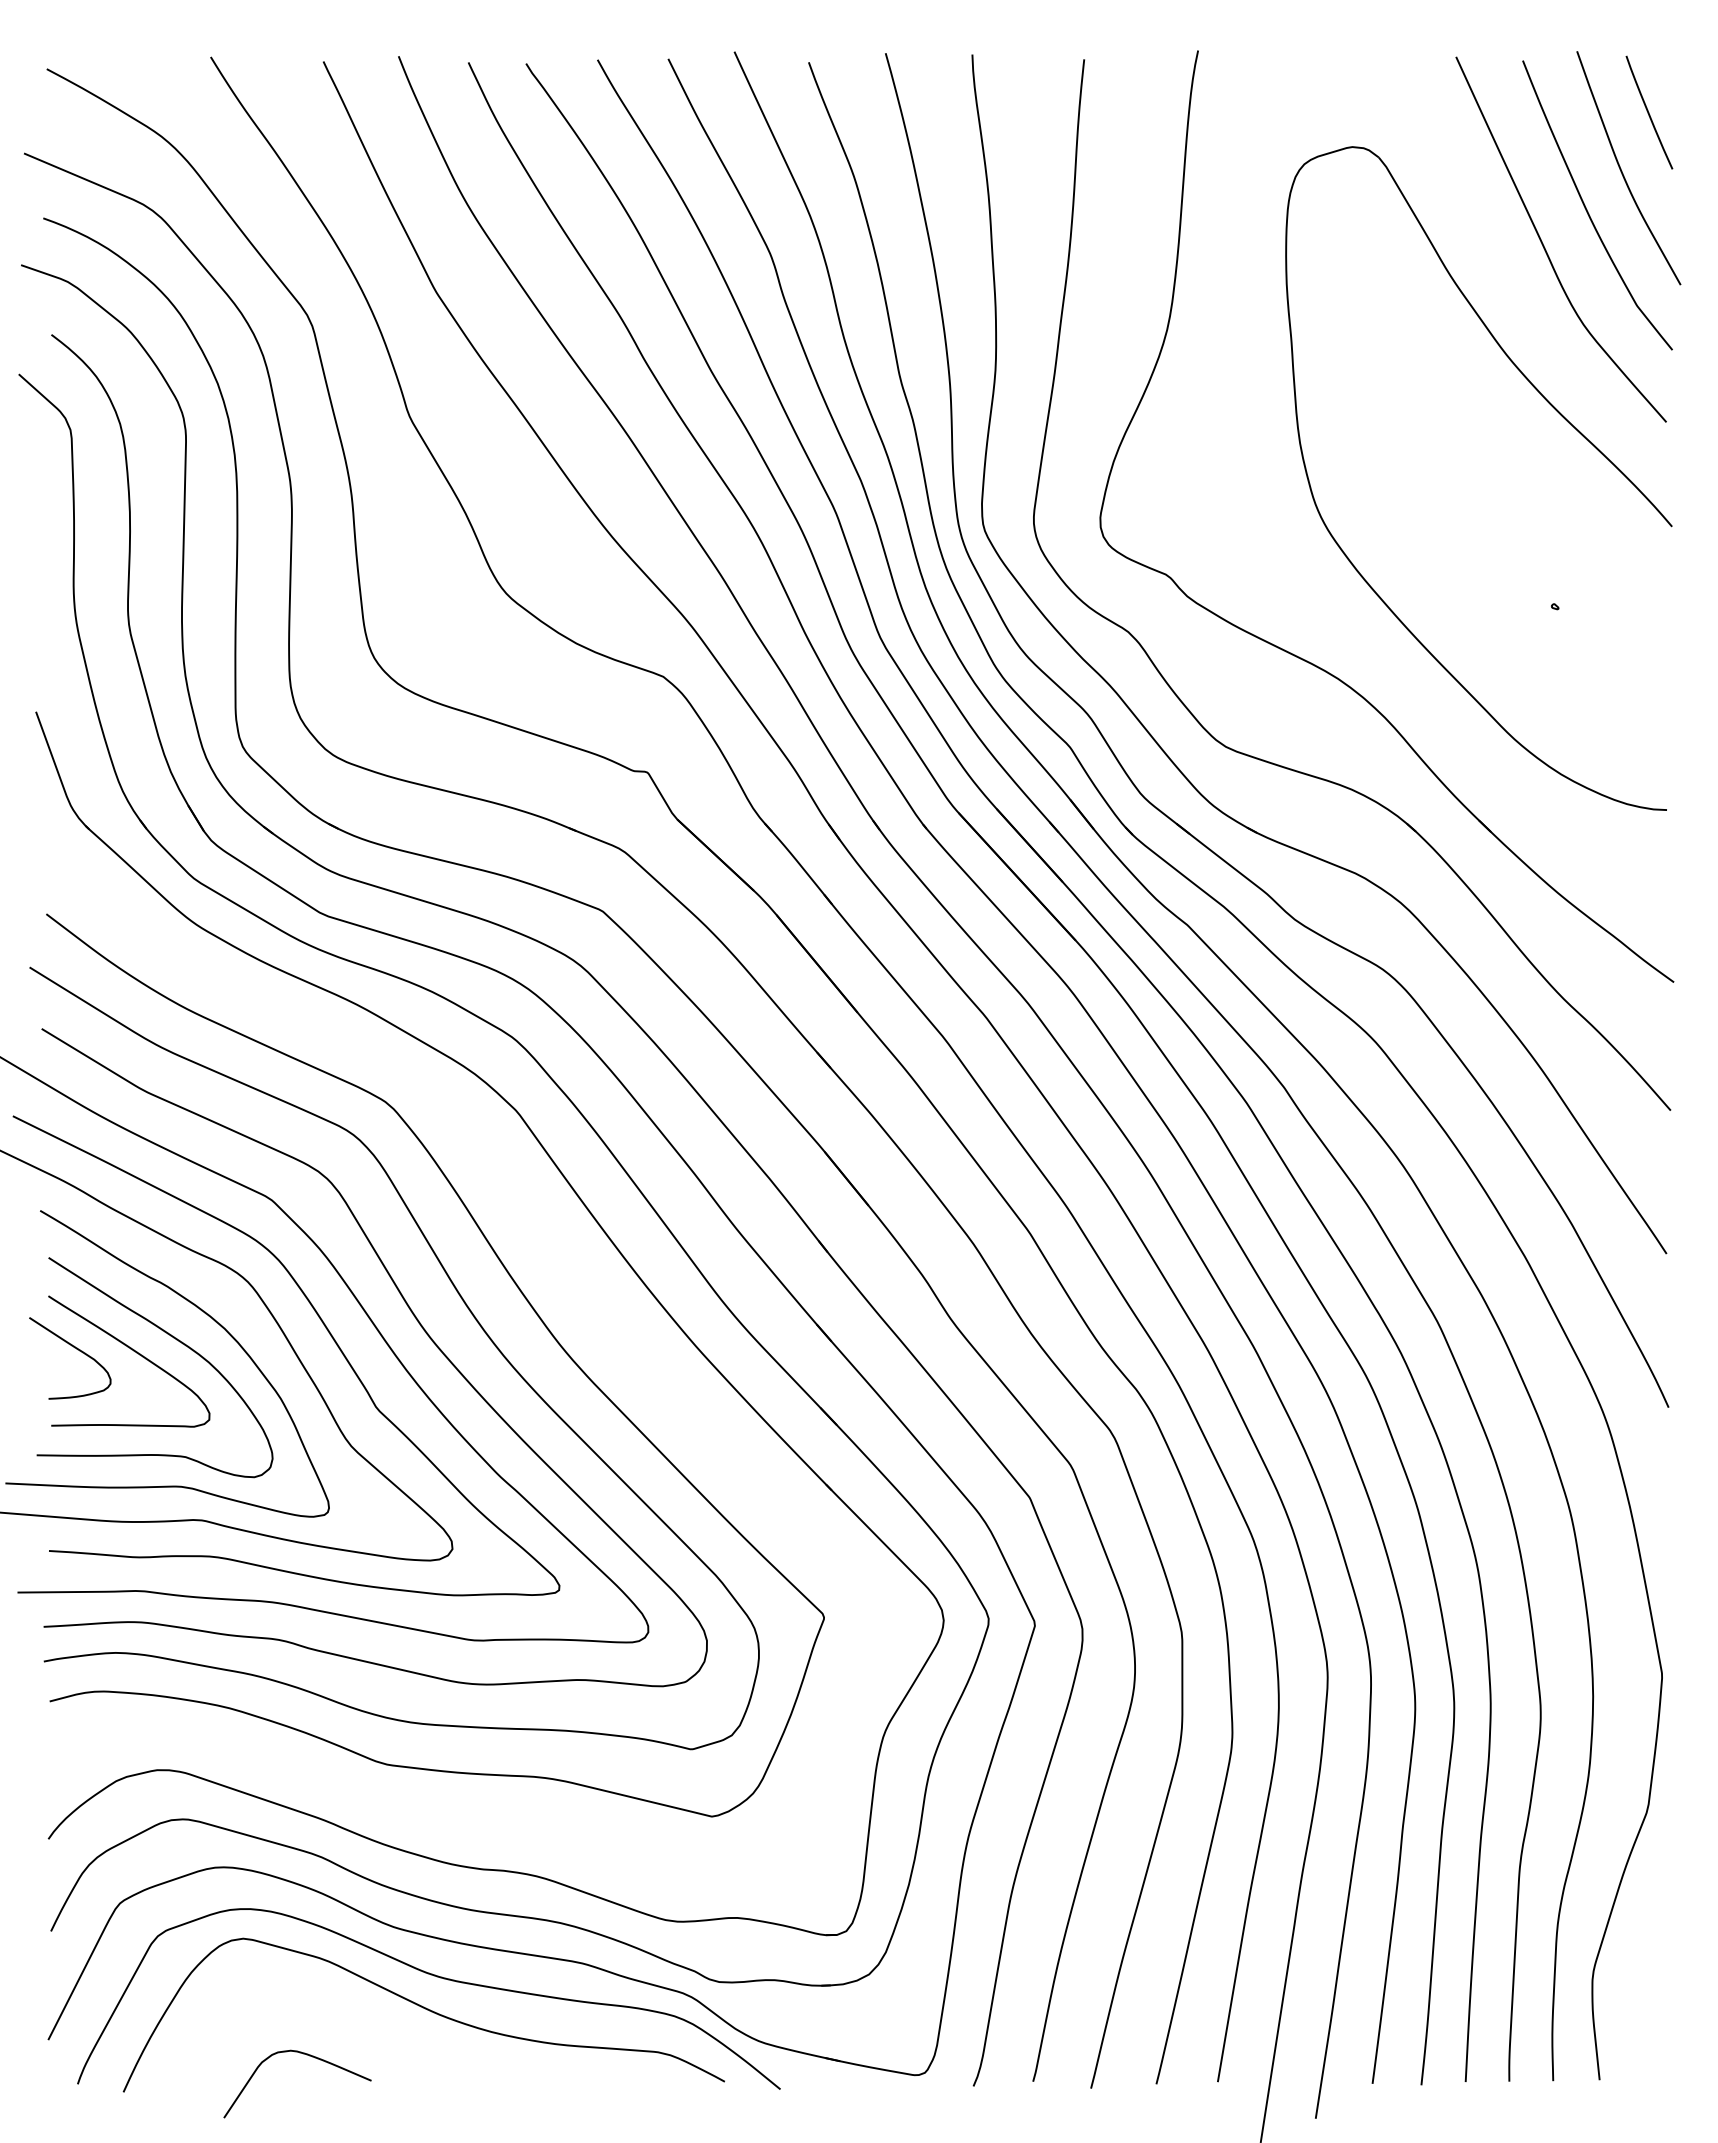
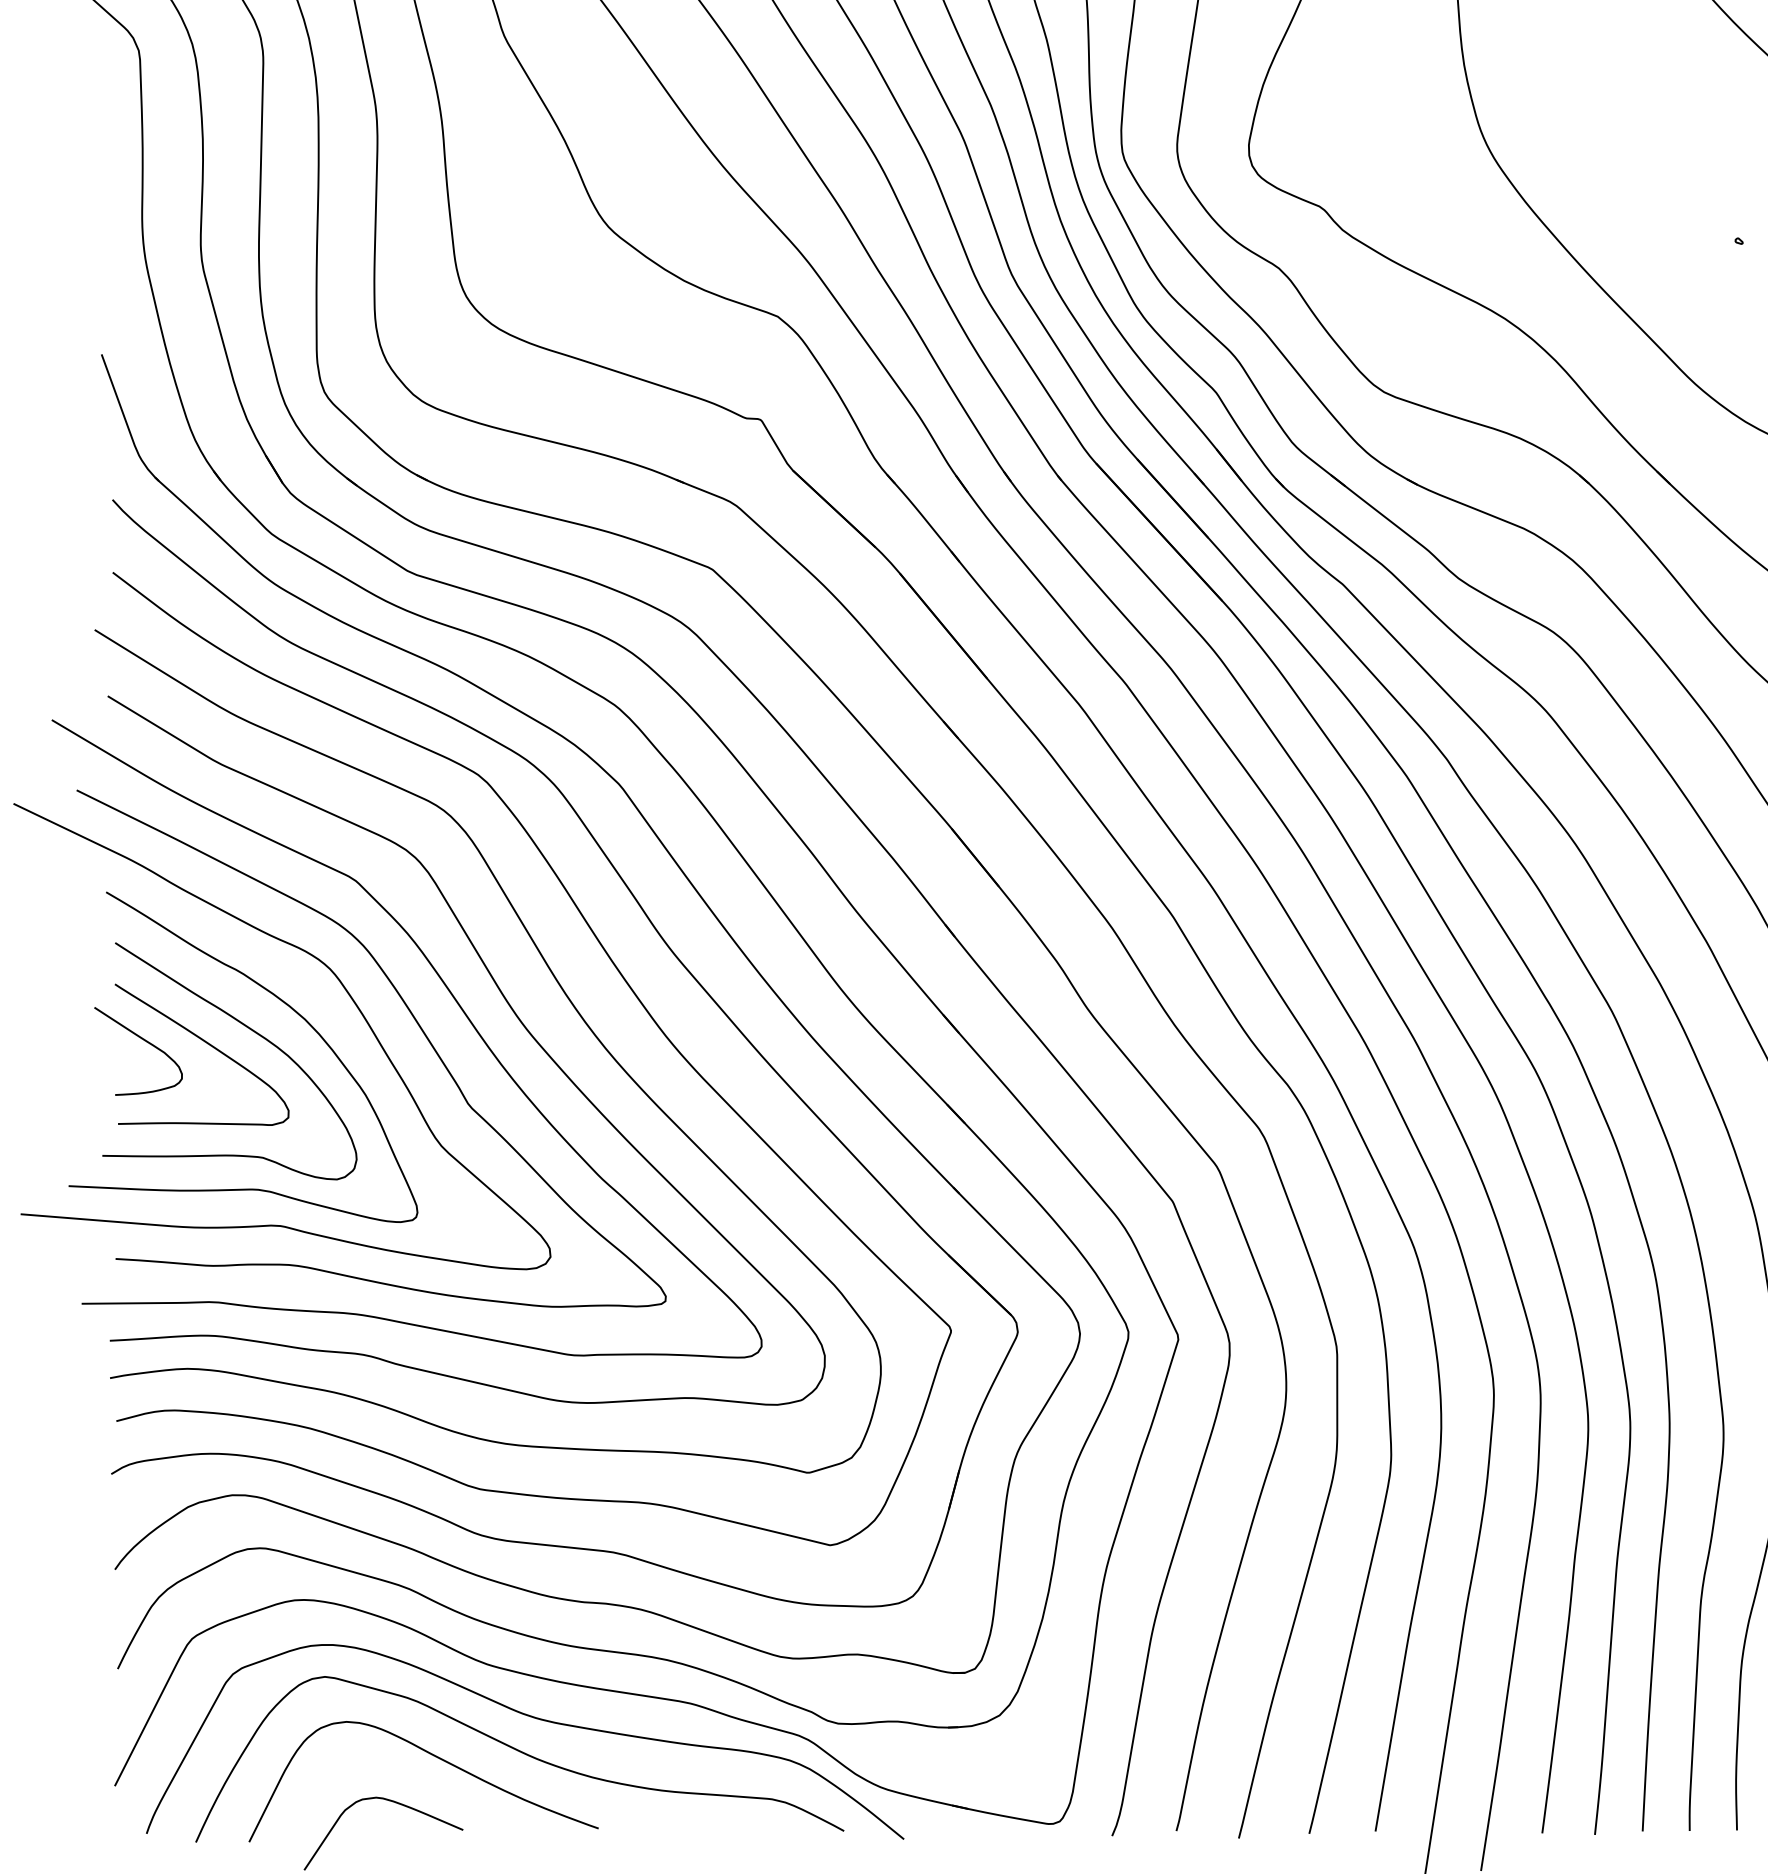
part: (572, 1276) -> (679, 963), added
curve: (345, 2013) -> (435, 1757), added

